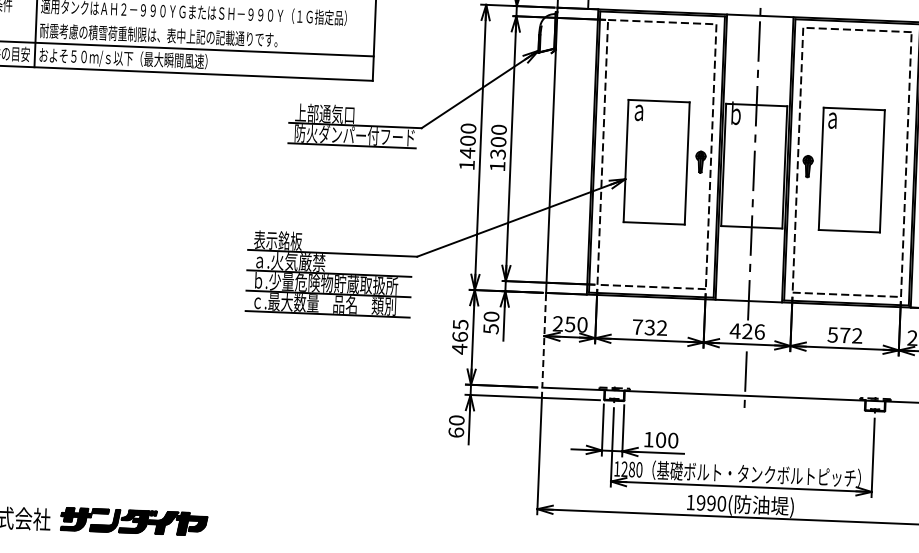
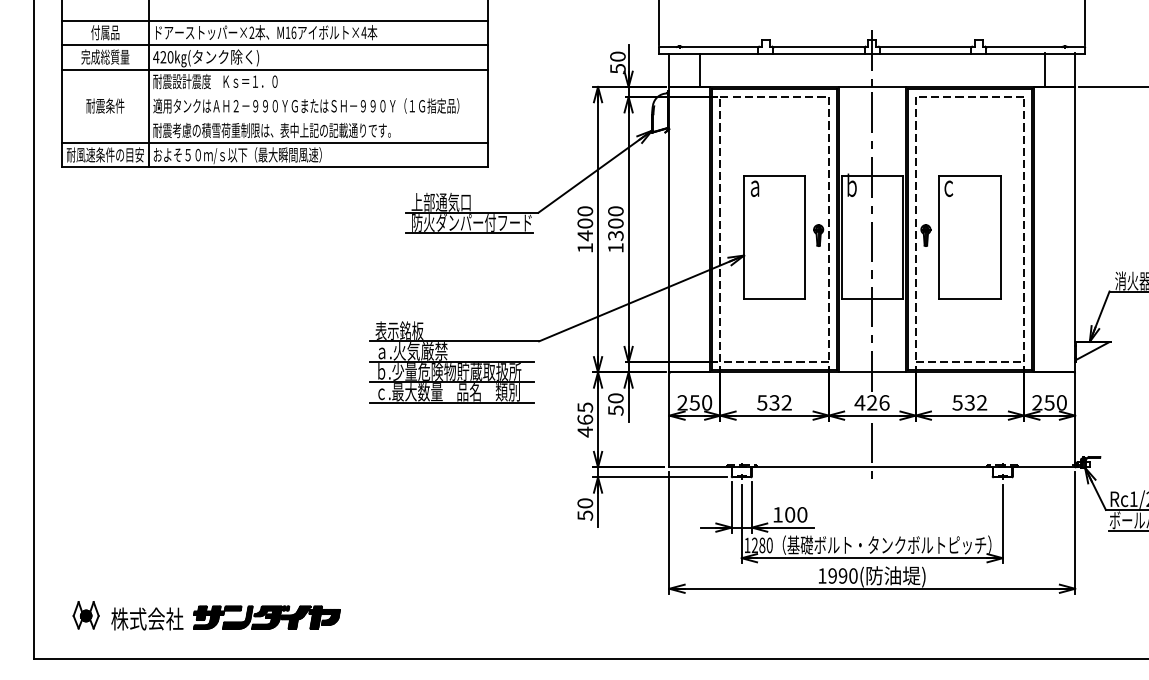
text: (832, 120) -> (948, 188), ａ -> ｃ
text: (637, 326) -> (762, 402), 732 -> 532
text: (844, 335) -> (969, 402), 572 -> 532
line: (544, 341) -> (669, 420), dashed -> solid
text: (456, 432) -> (585, 515), 60 -> 50

